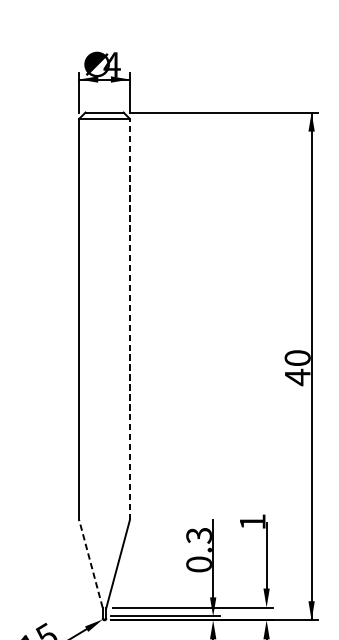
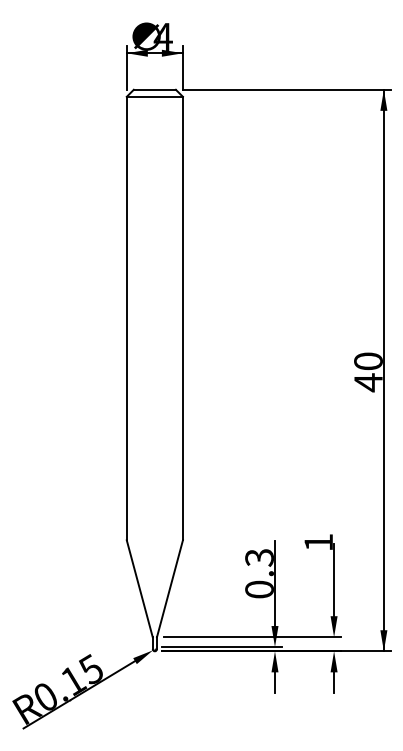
line: (129, 319) -> (182, 318), dashed -> solid
line: (90, 563) -> (139, 588), dashed -> solid

